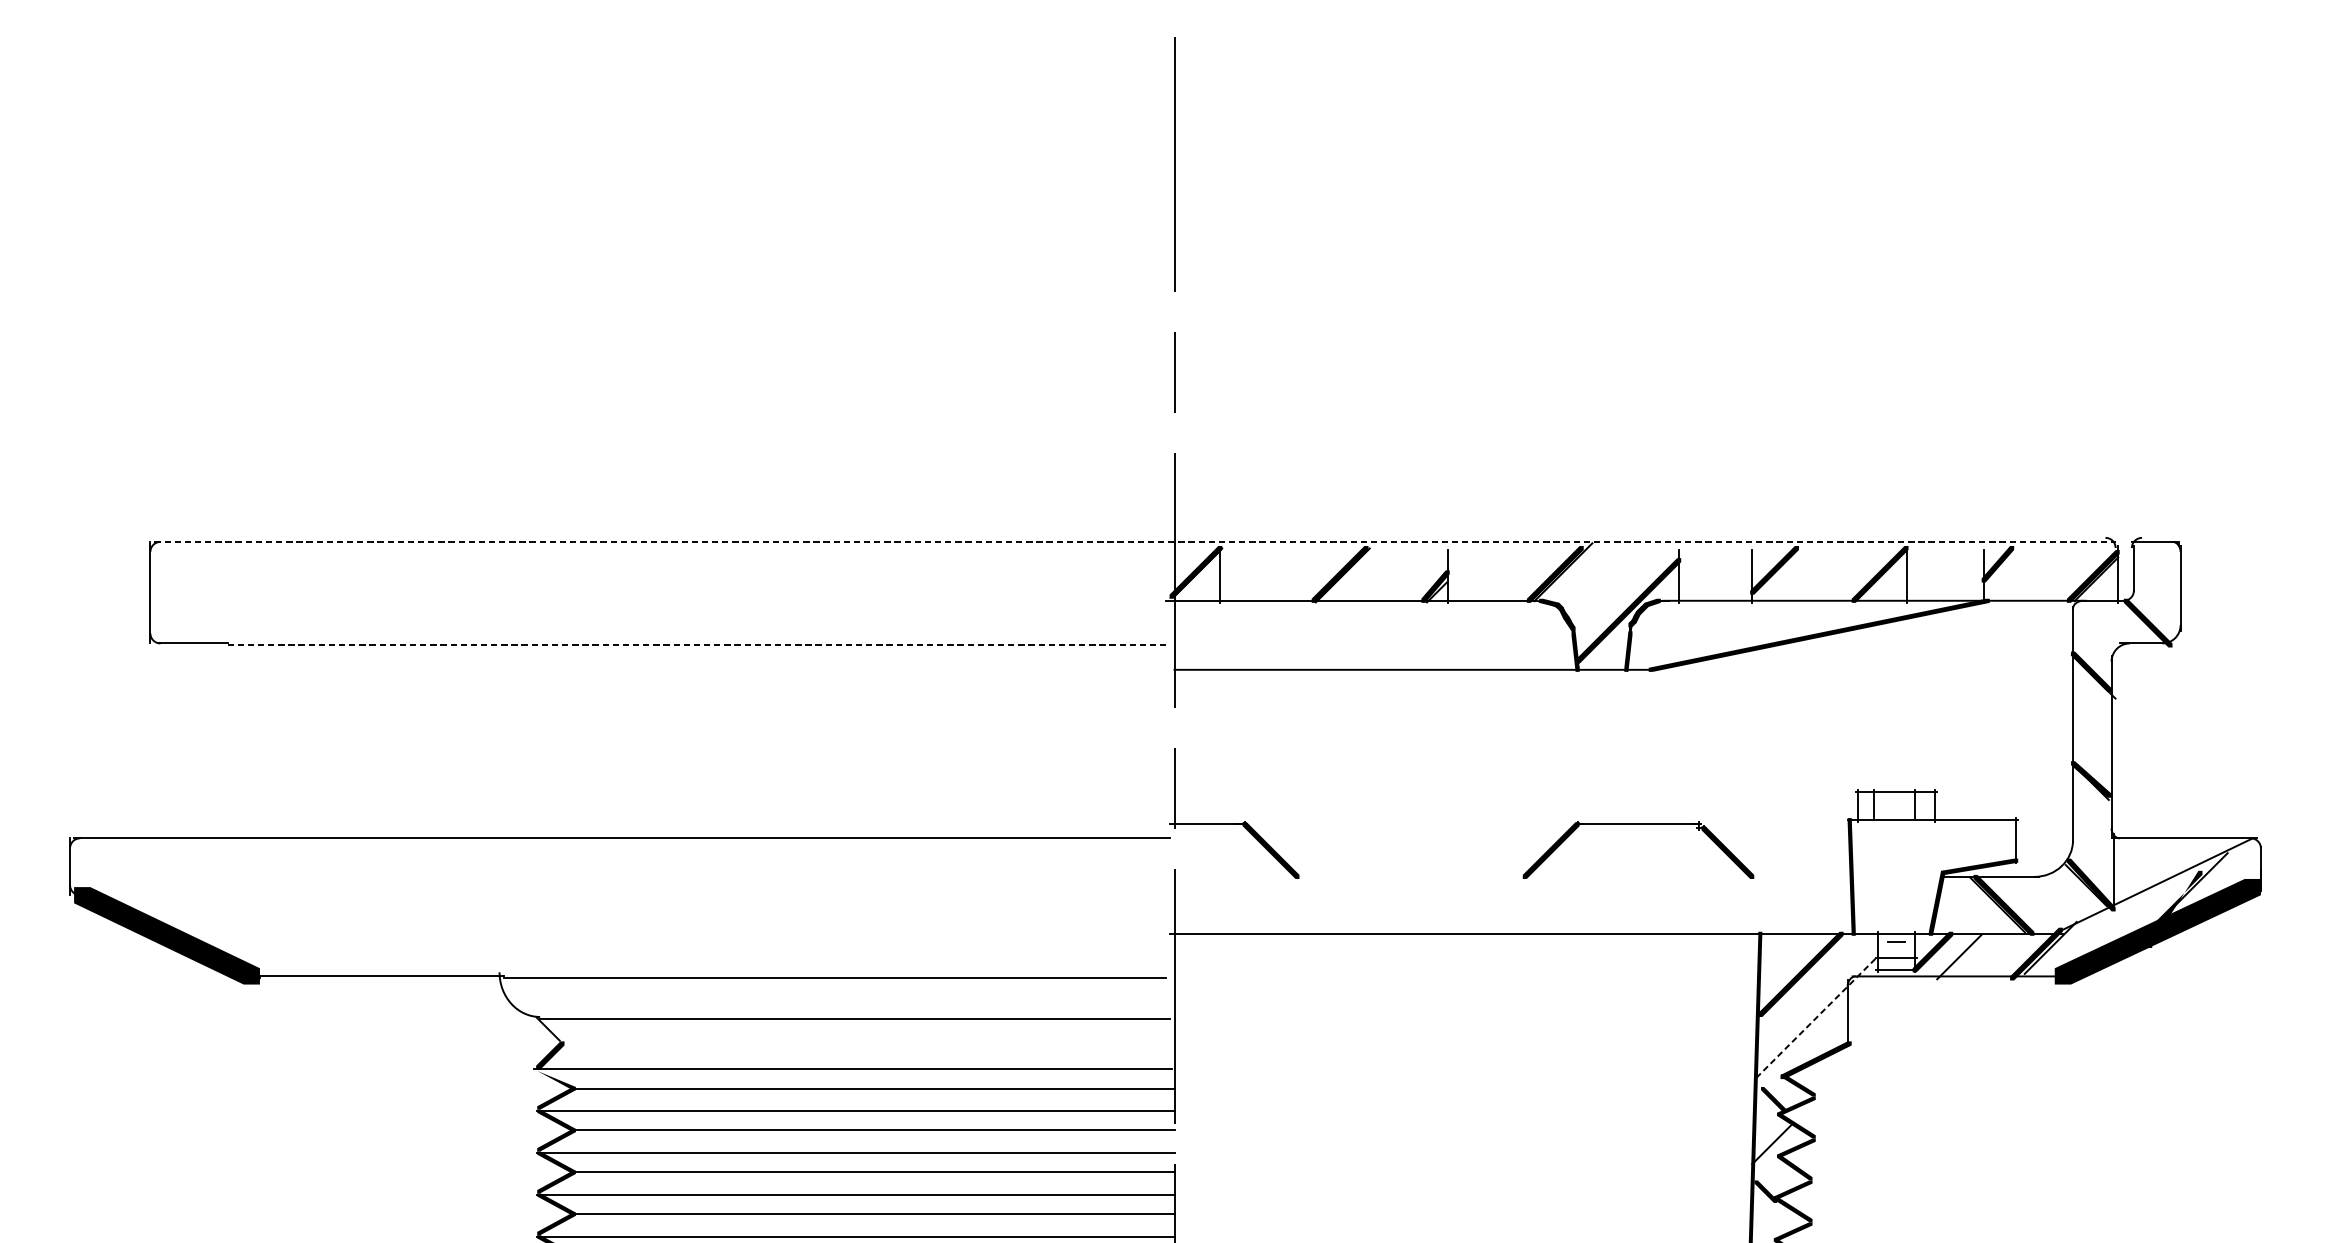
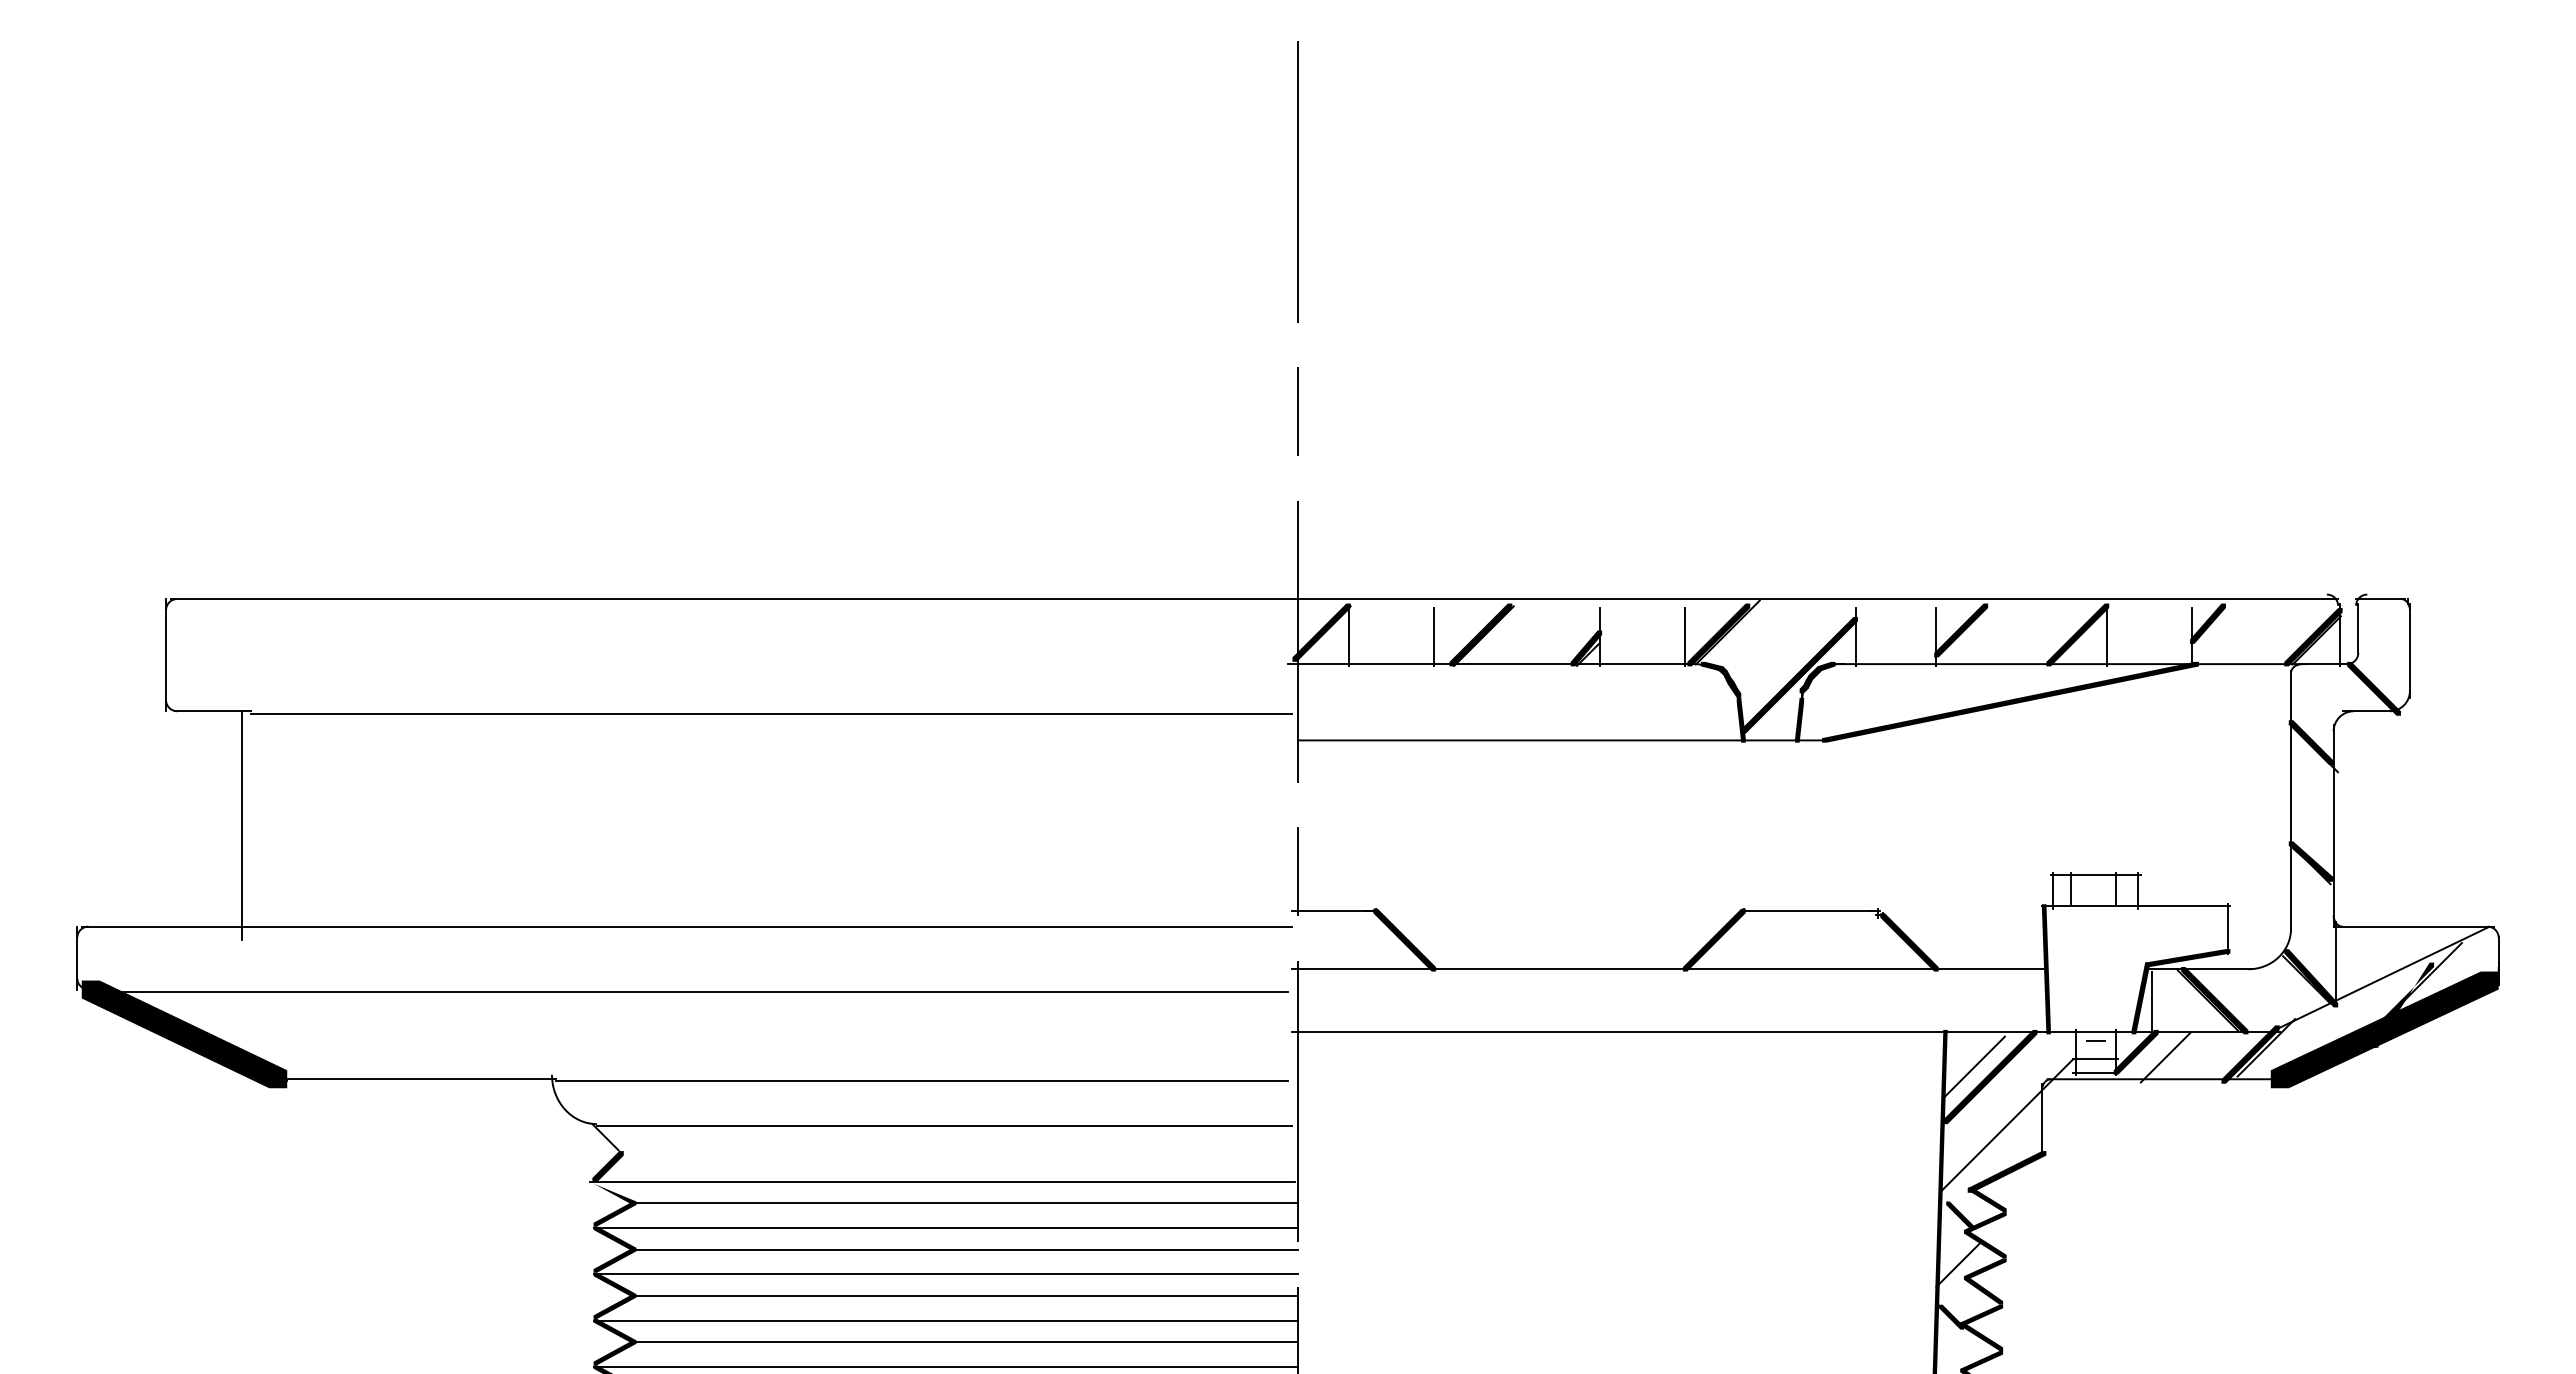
line: (1135, 542) -> (1254, 599), dashed -> solid
line: (1297, 576) -> (1433, 637), added
line: (1525, 576) -> (1685, 637), added
line: (698, 645) -> (771, 713), dashed -> solid
line: (219, 746) -> (242, 825), added
line: (1510, 877) -> (1669, 969), added
line: (623, 897) -> (689, 991), added
line: (1946, 906) -> (2151, 1002), added
line: (1785, 964) -> (1973, 1066), added
line: (1815, 1019) -> (2006, 1126), dashed -> solid

